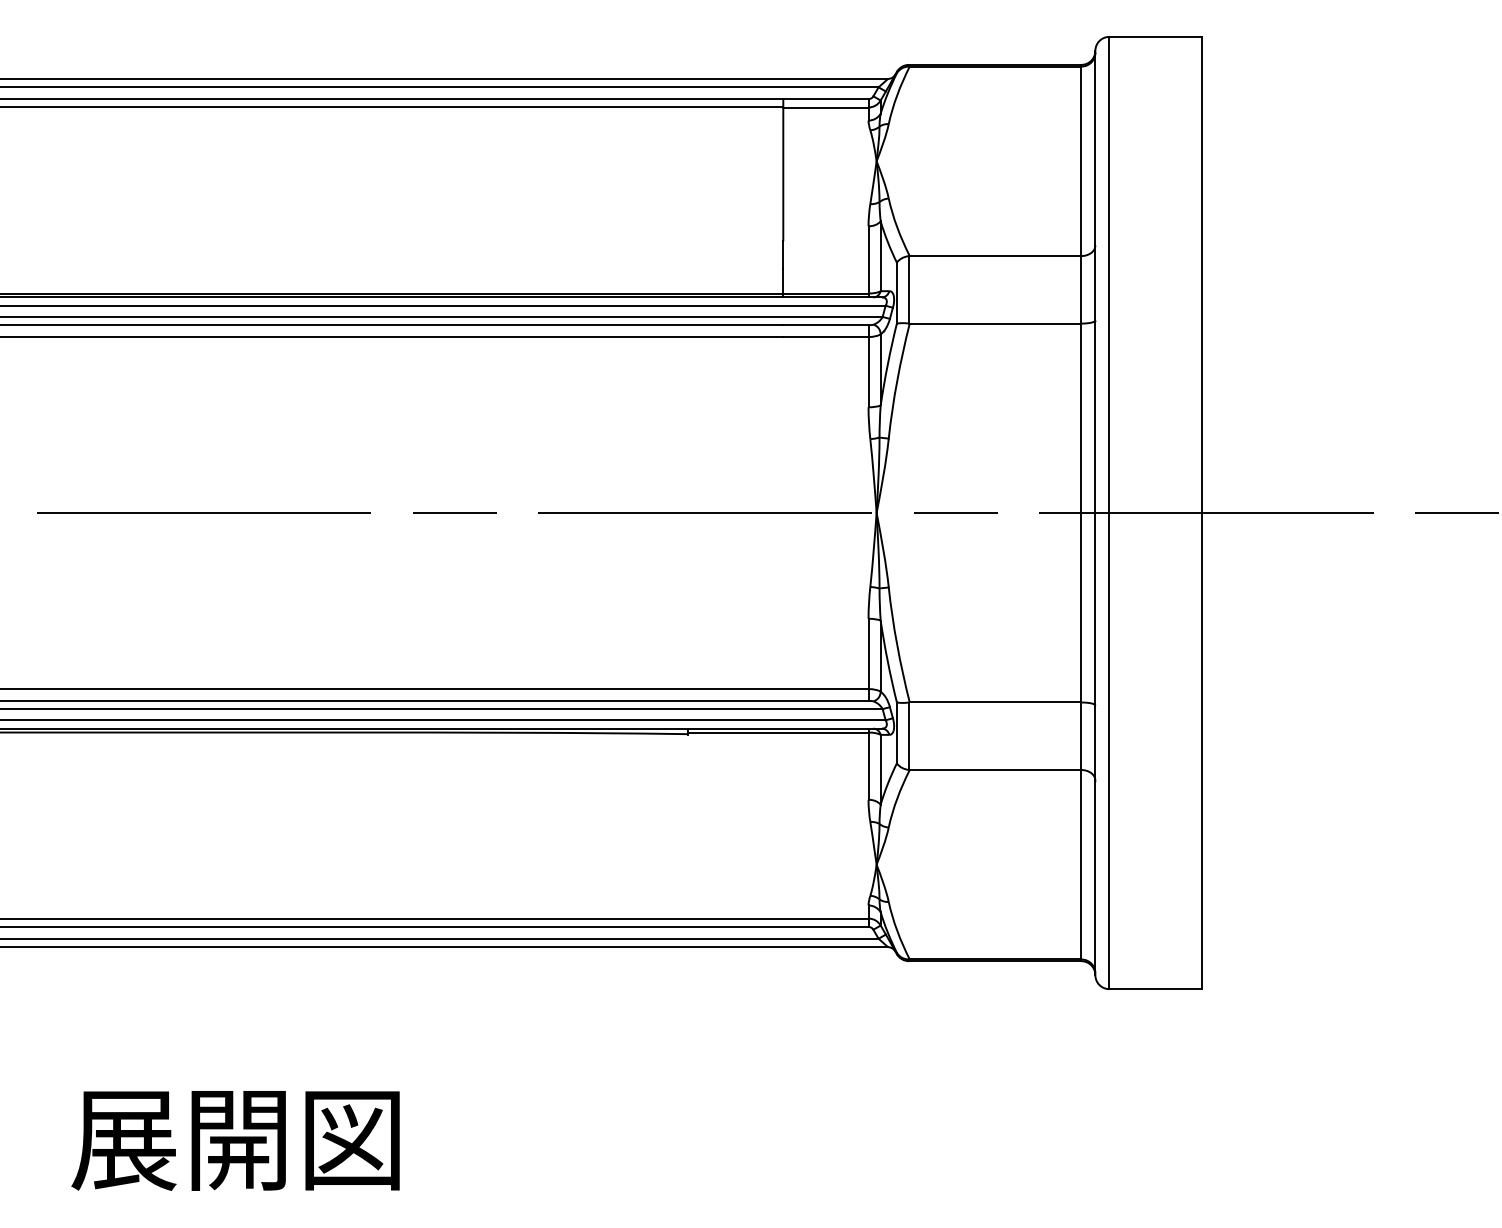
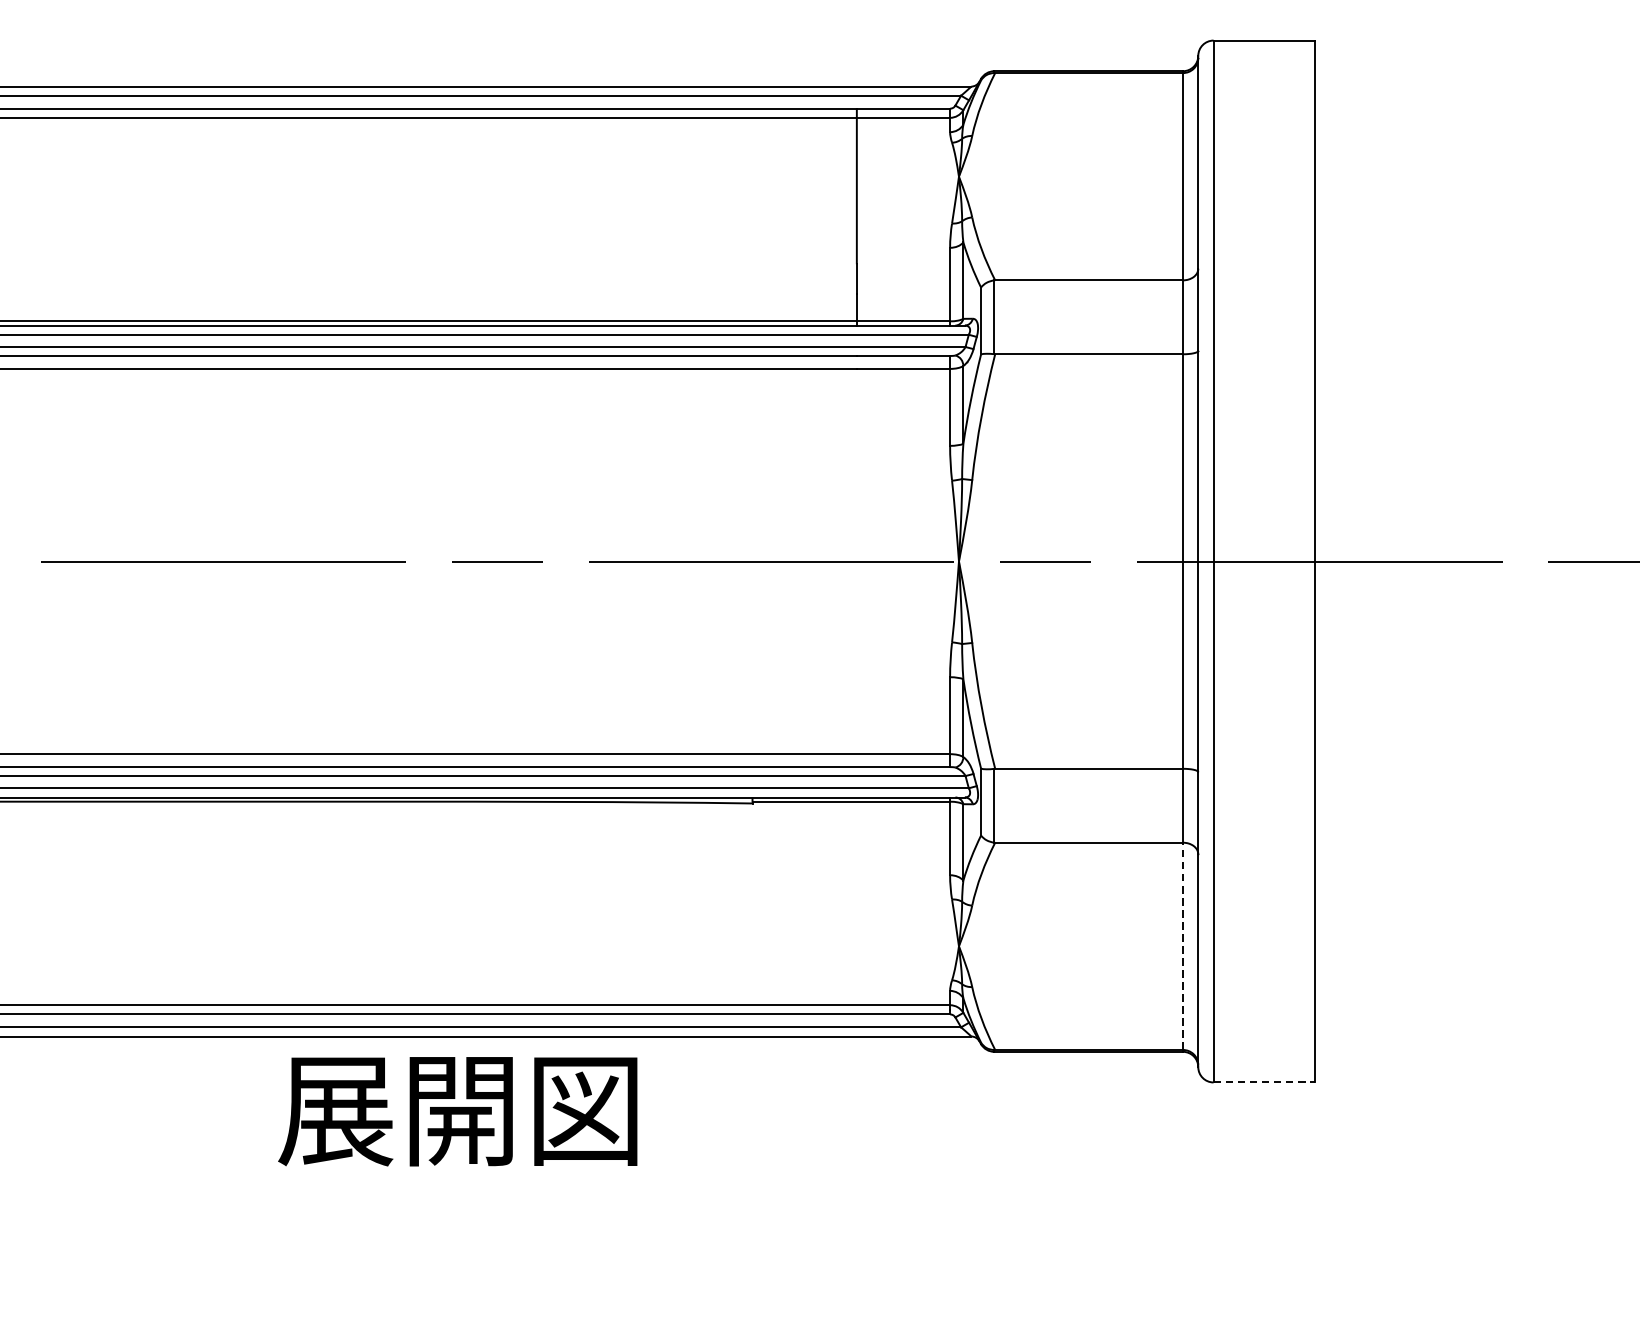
line: (1081, 864) -> (1183, 946), solid -> dashed
line: (1156, 989) -> (1265, 1082), solid -> dashed
text: (235, 1140) -> (457, 1111), moved

